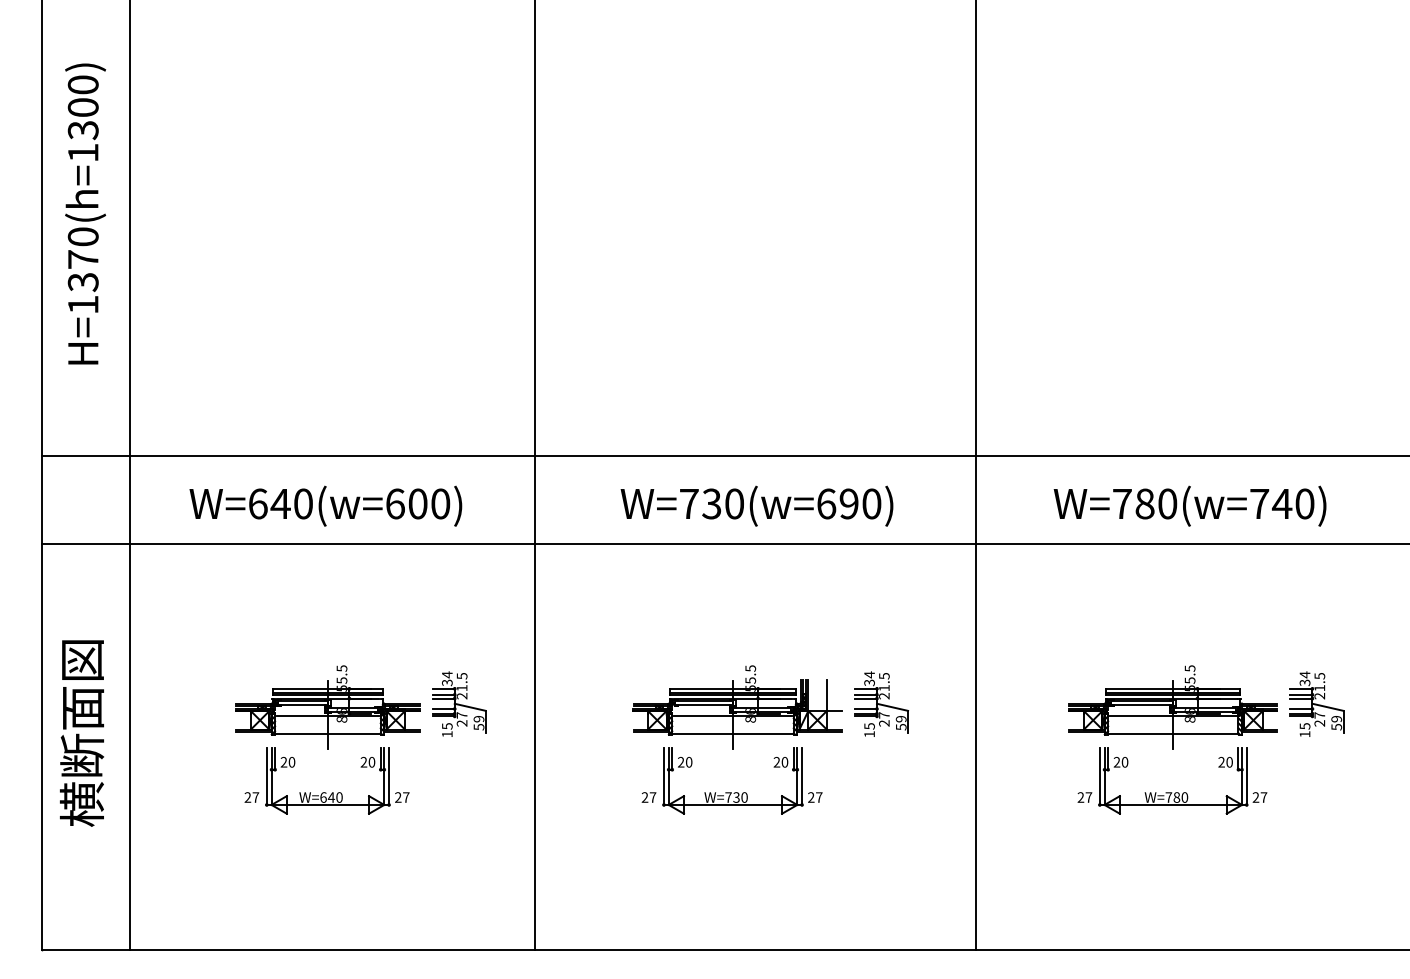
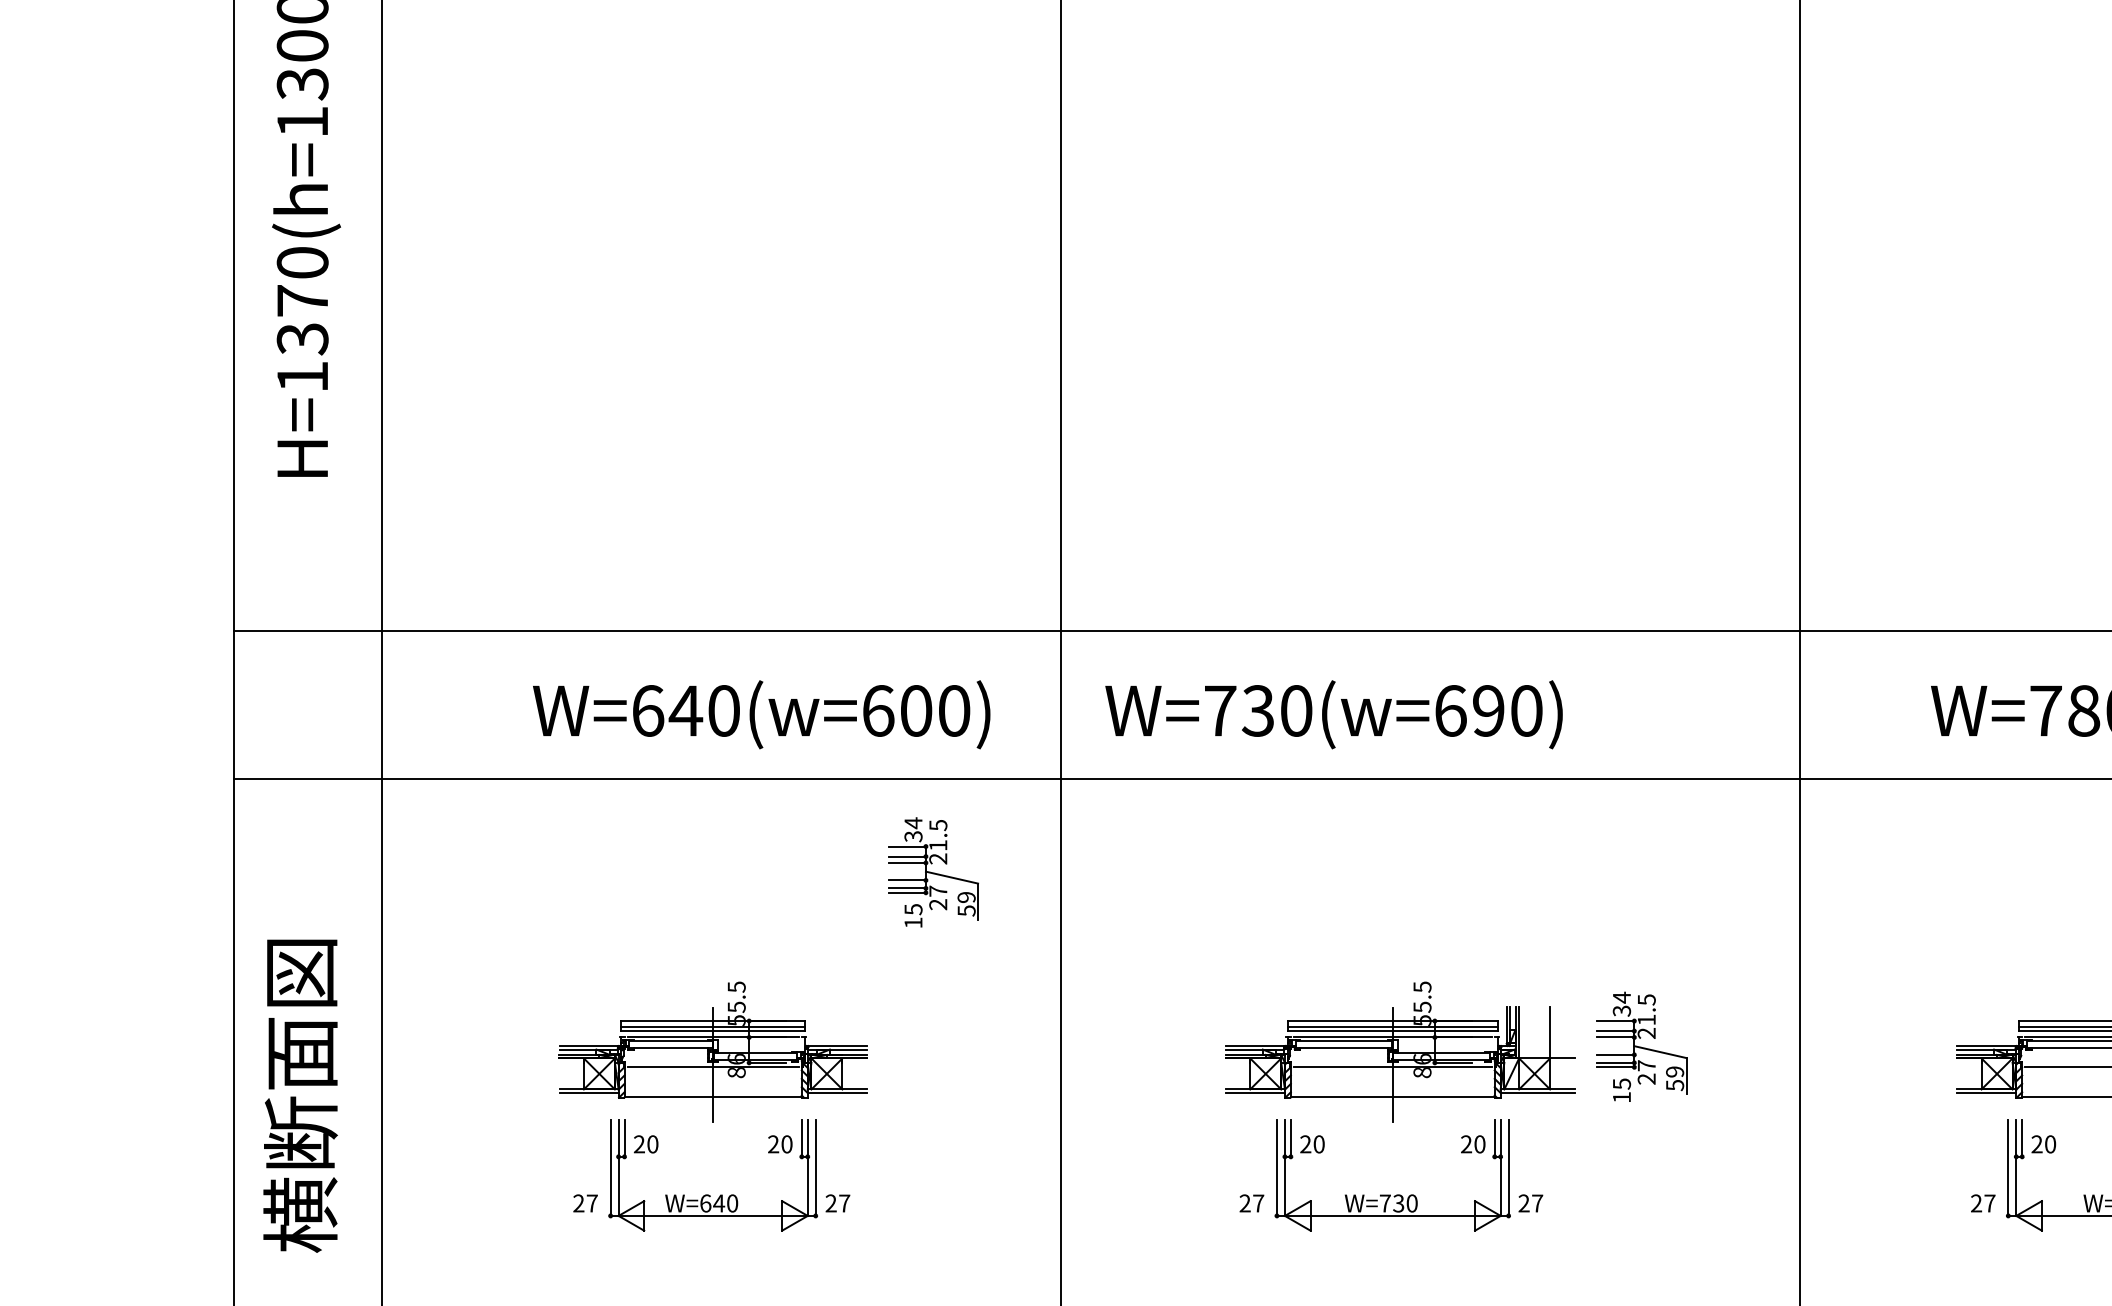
text: (325, 505) -> (761, 713), moved
text: (756, 505) -> (1333, 713), moved
part: (459, 703) -> (933, 871), moved

